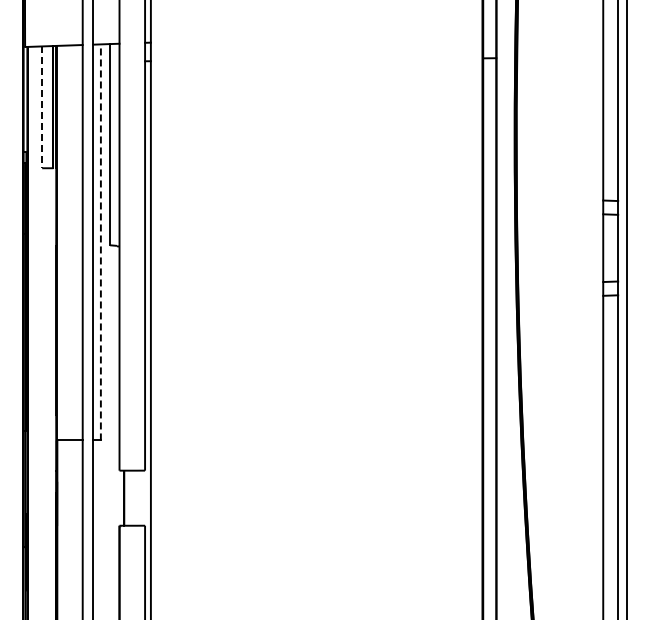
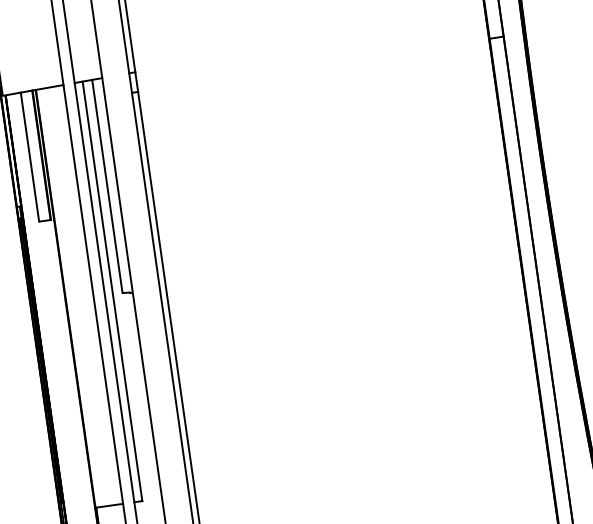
line: (42, 107) -> (30, 157), dashed -> solid
line: (100, 241) -> (111, 290), dashed -> solid

